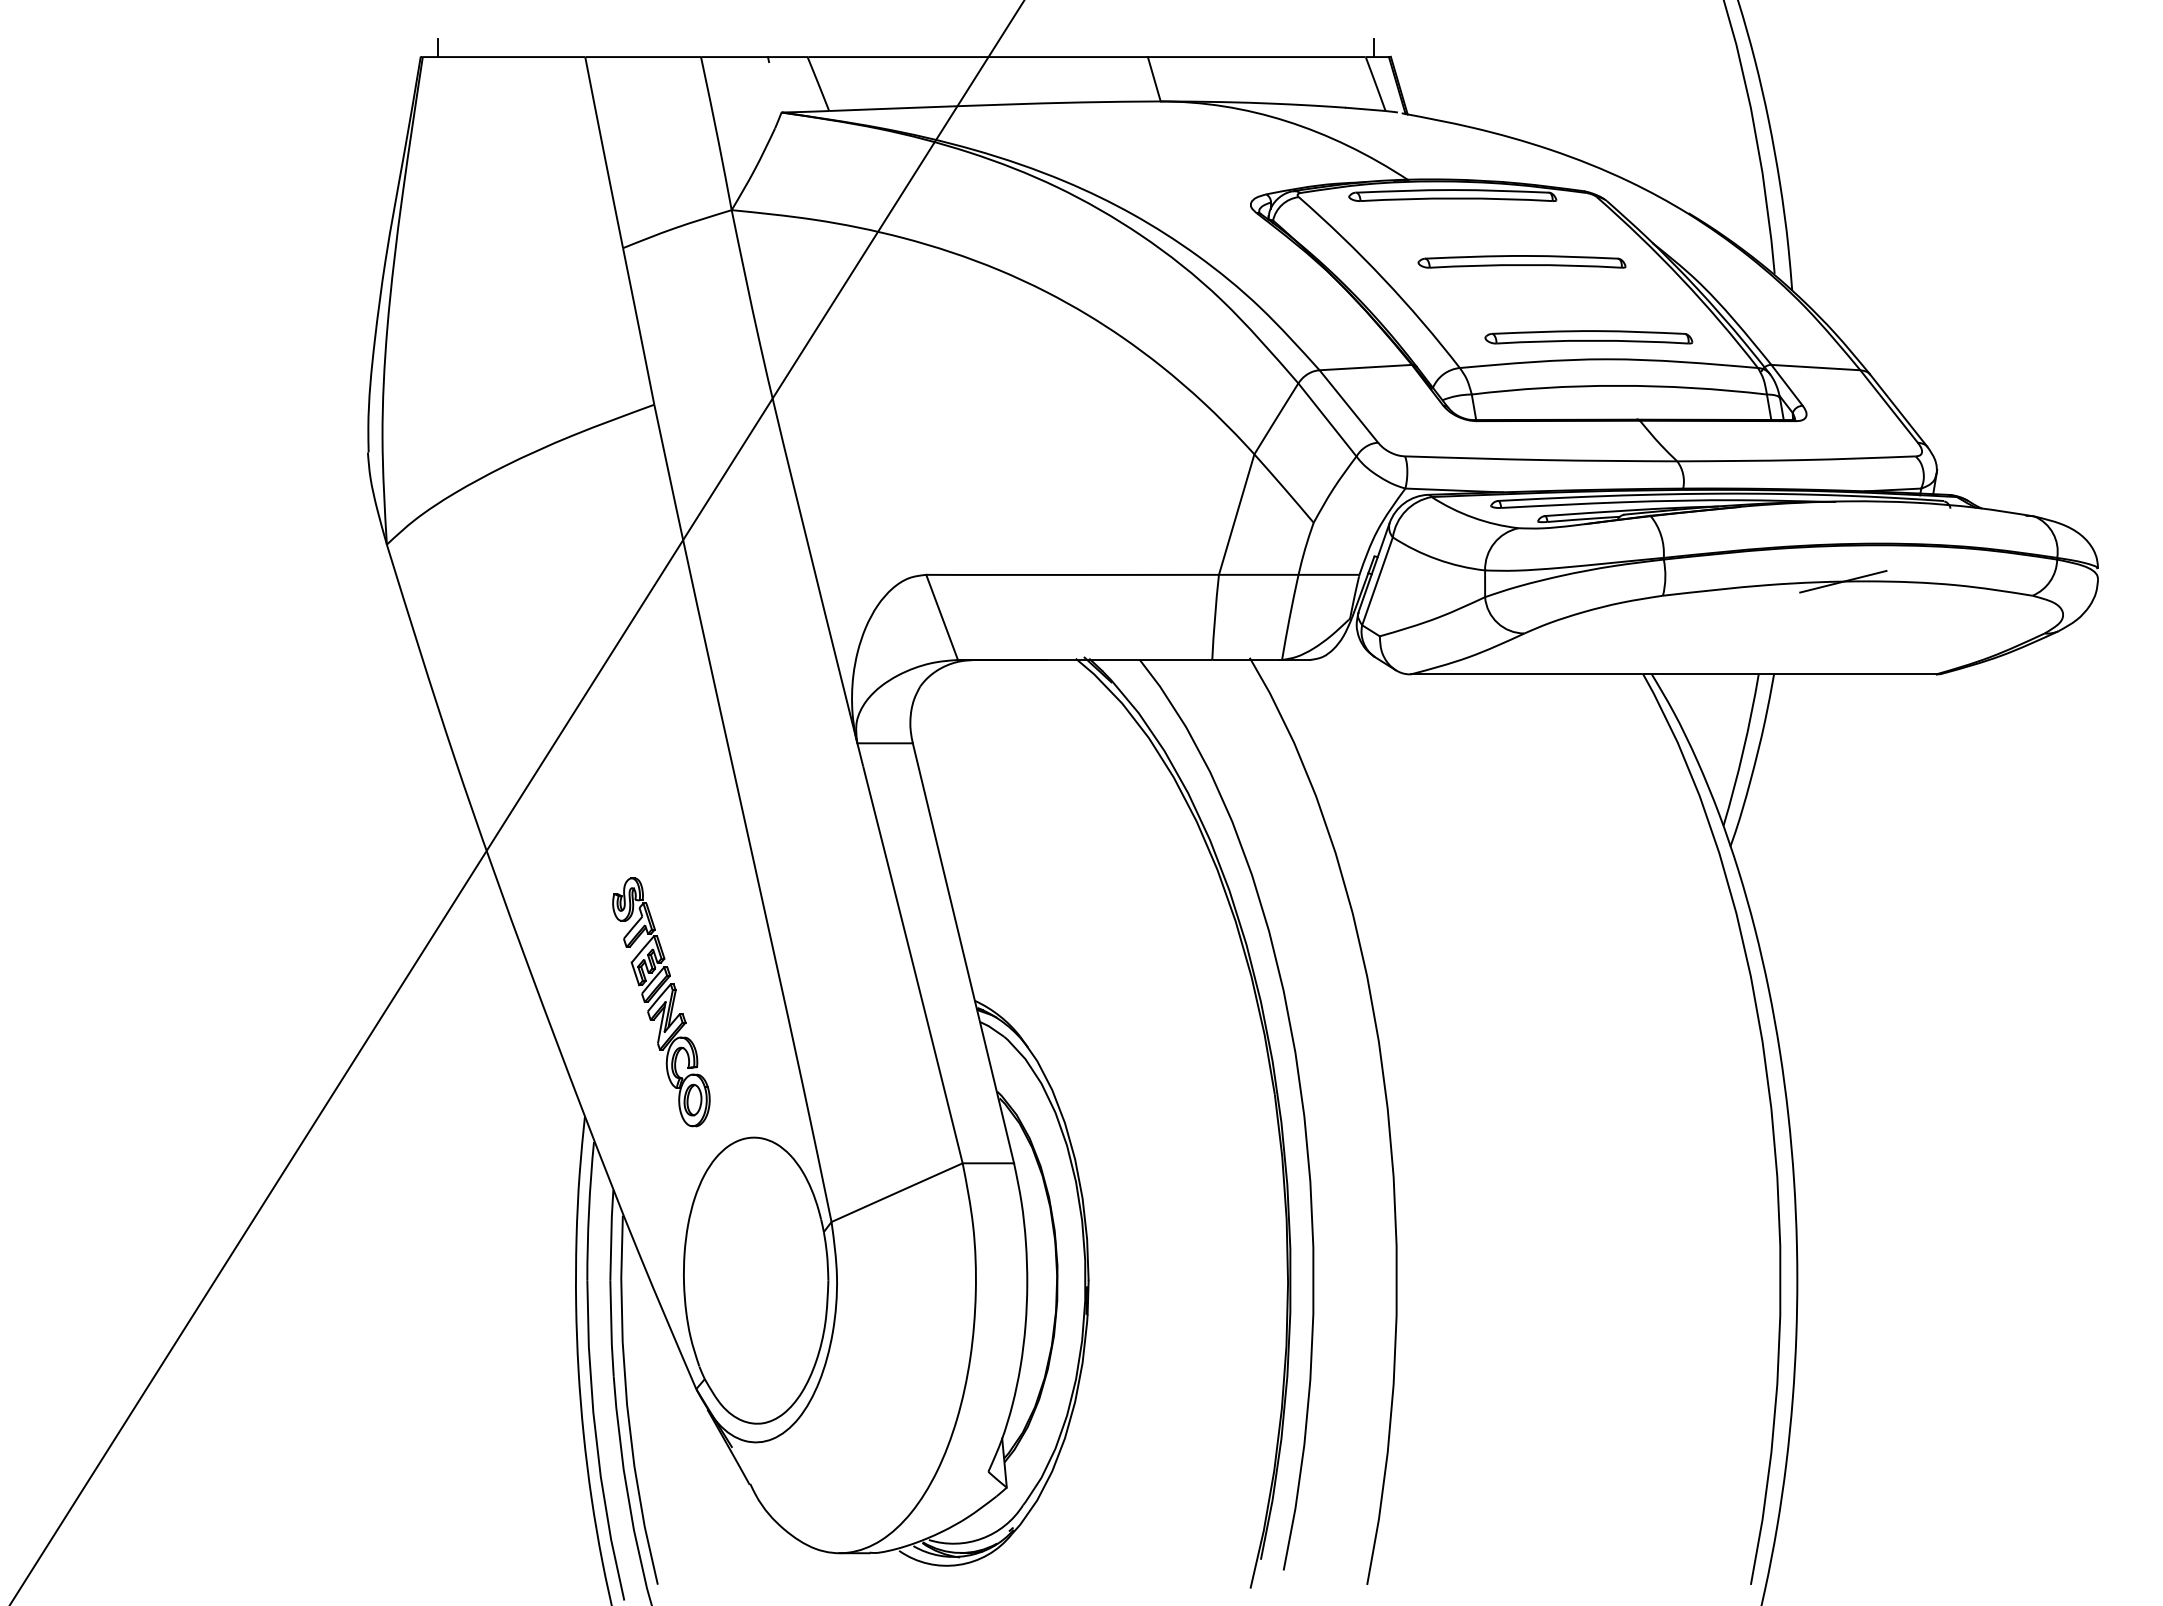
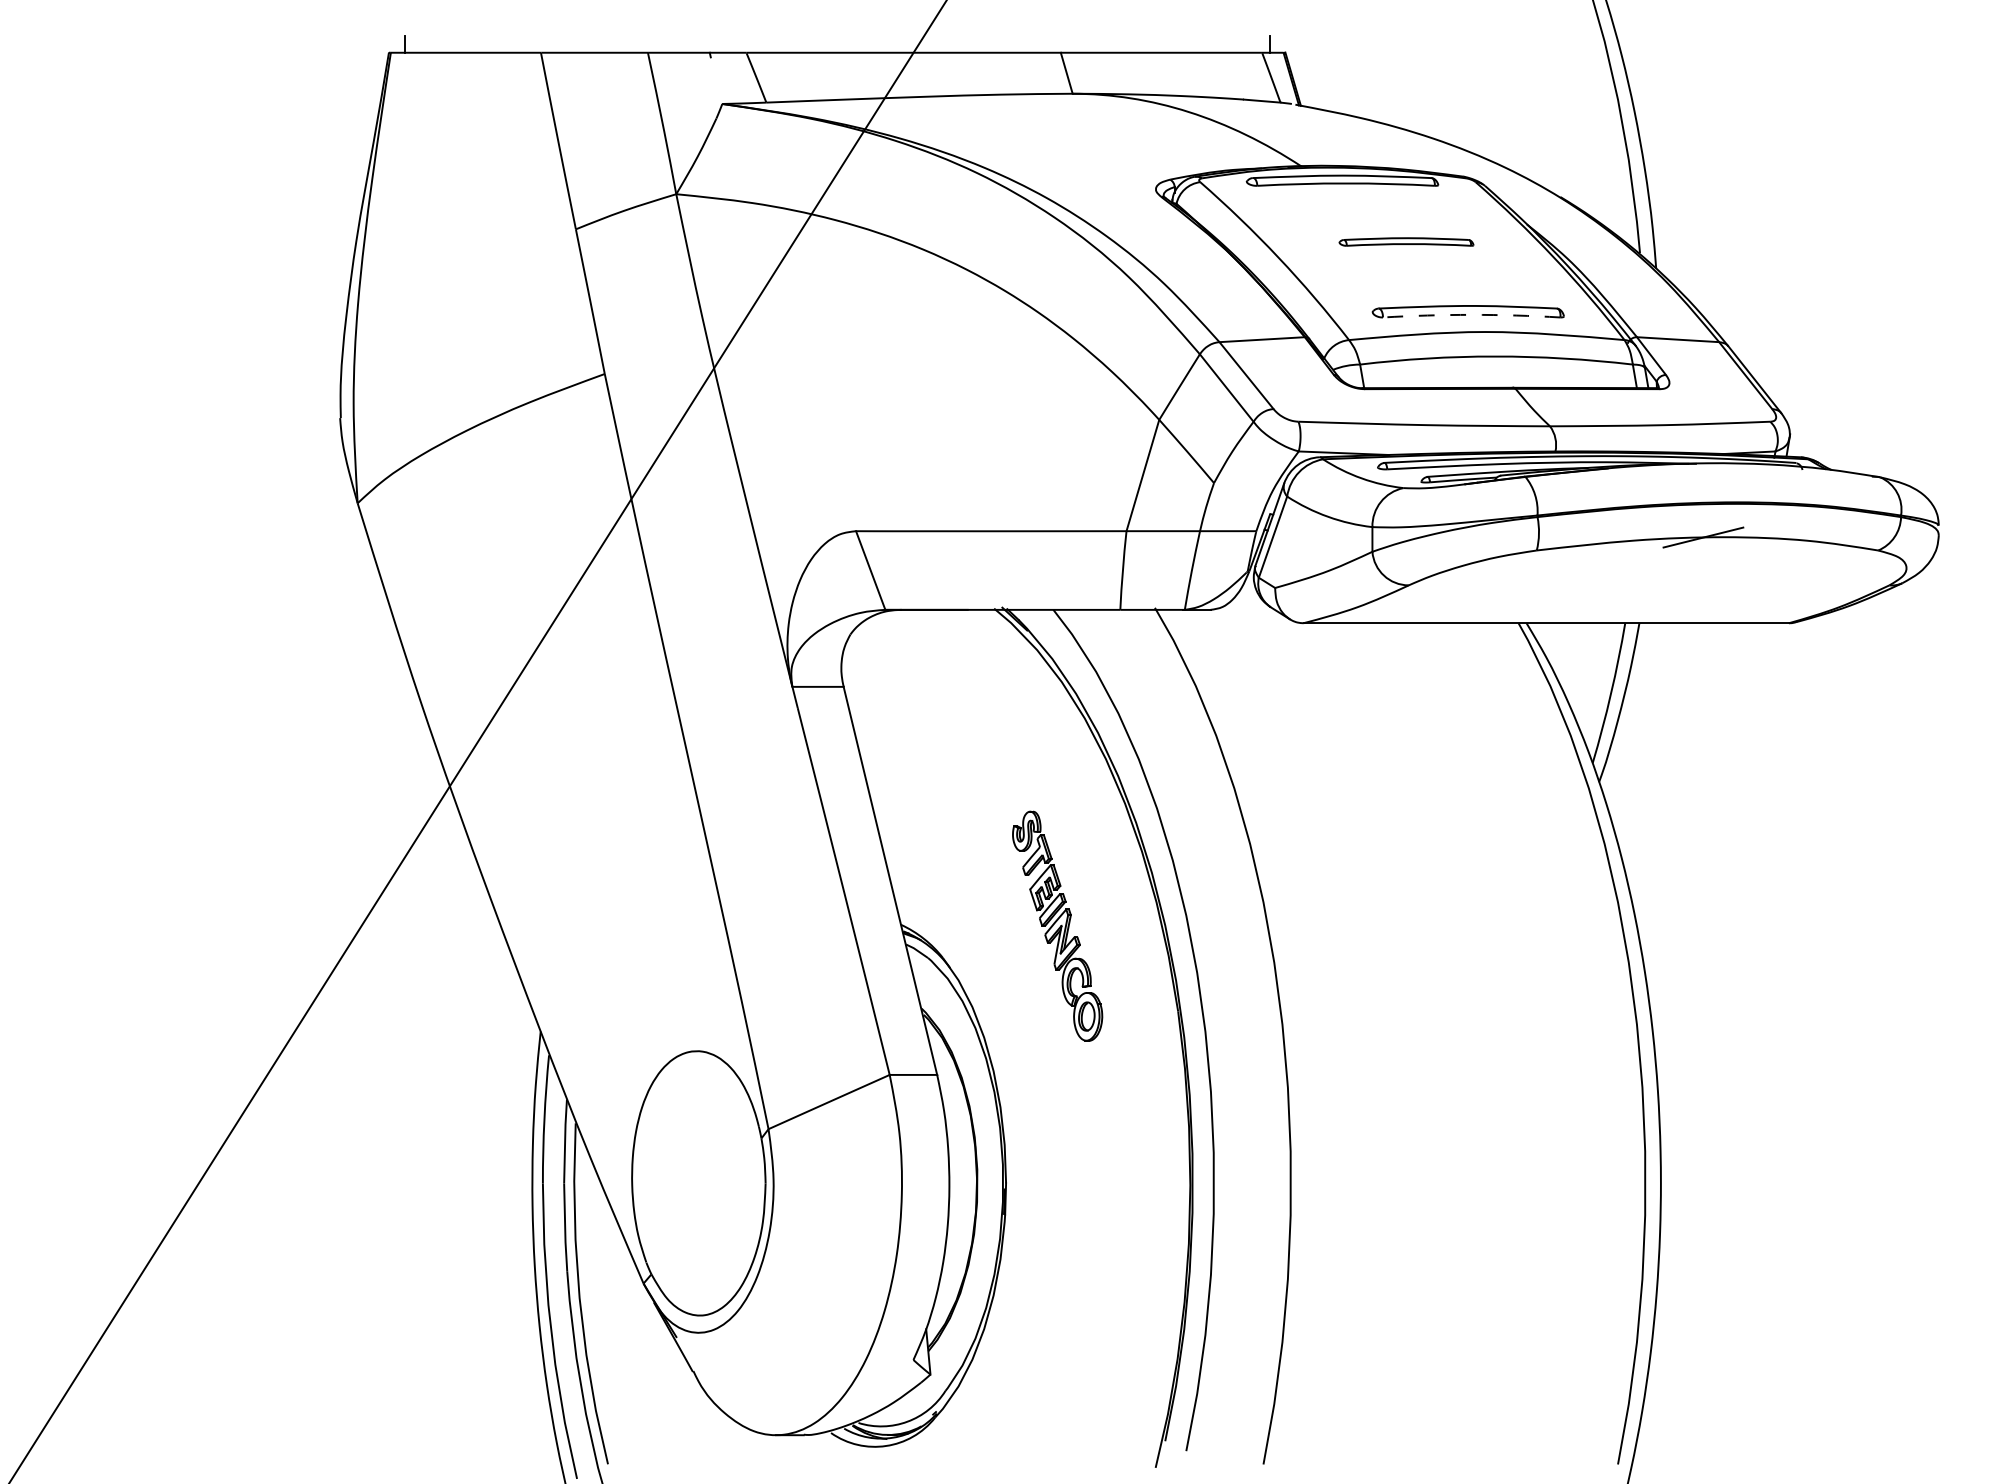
part: (1521, 261) -> (1406, 241), size x0.7
arc: (1592, 340) -> (1471, 314), solid -> dashed
part: (661, 1002) -> (1057, 926), moved

